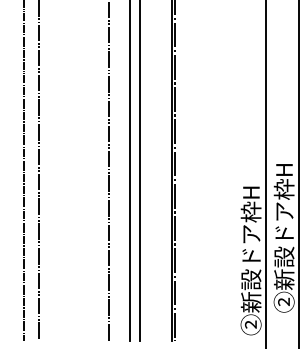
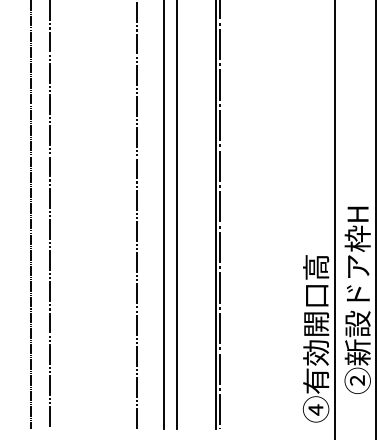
text: (250, 257) -> (315, 324), ②新設ドア枠H -> ④有効開口高

